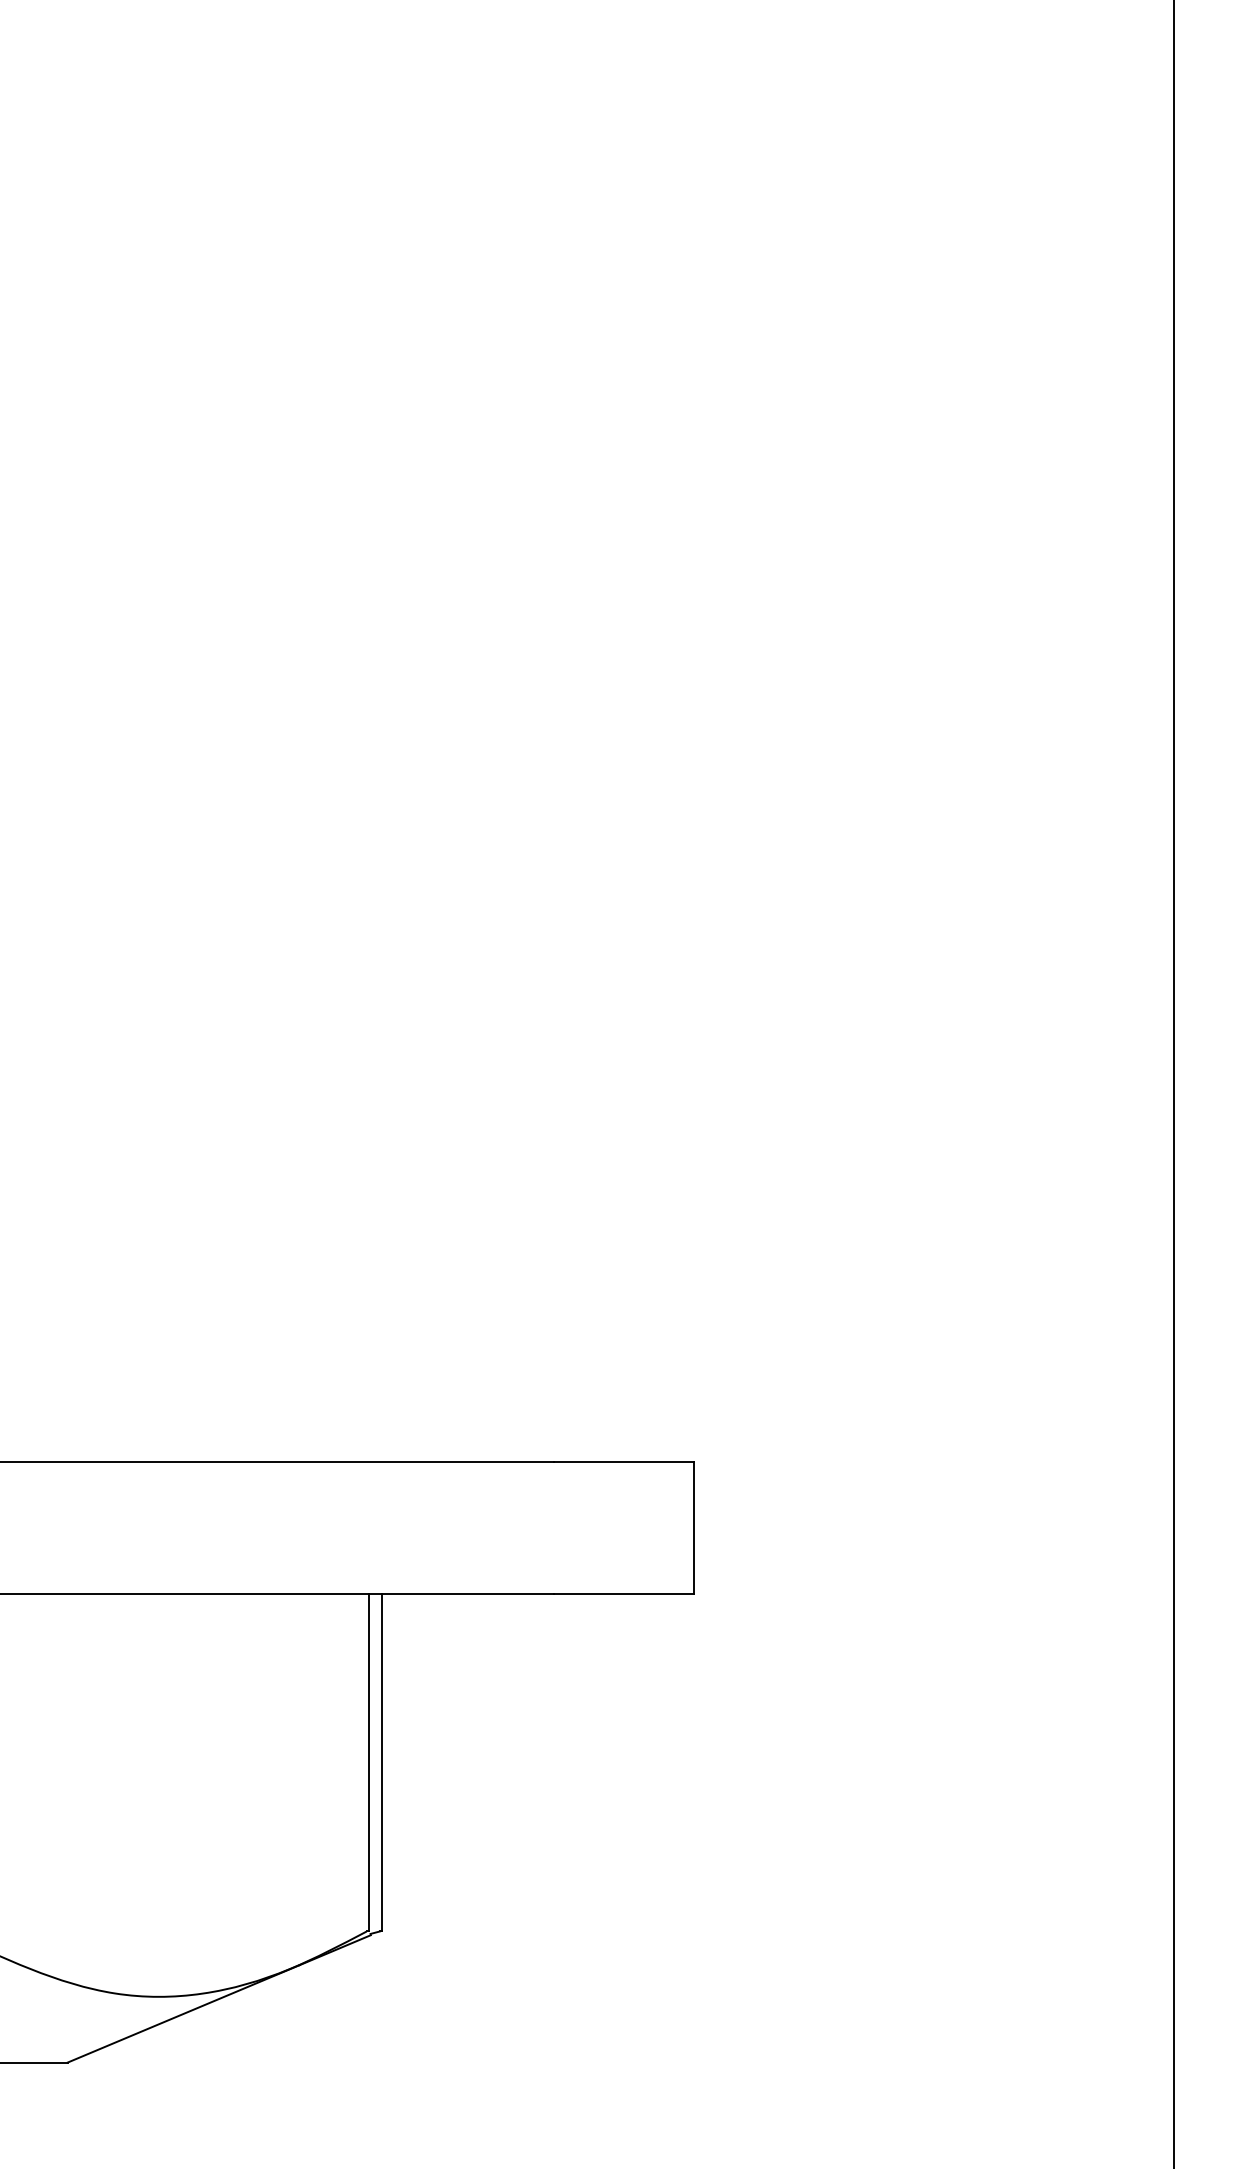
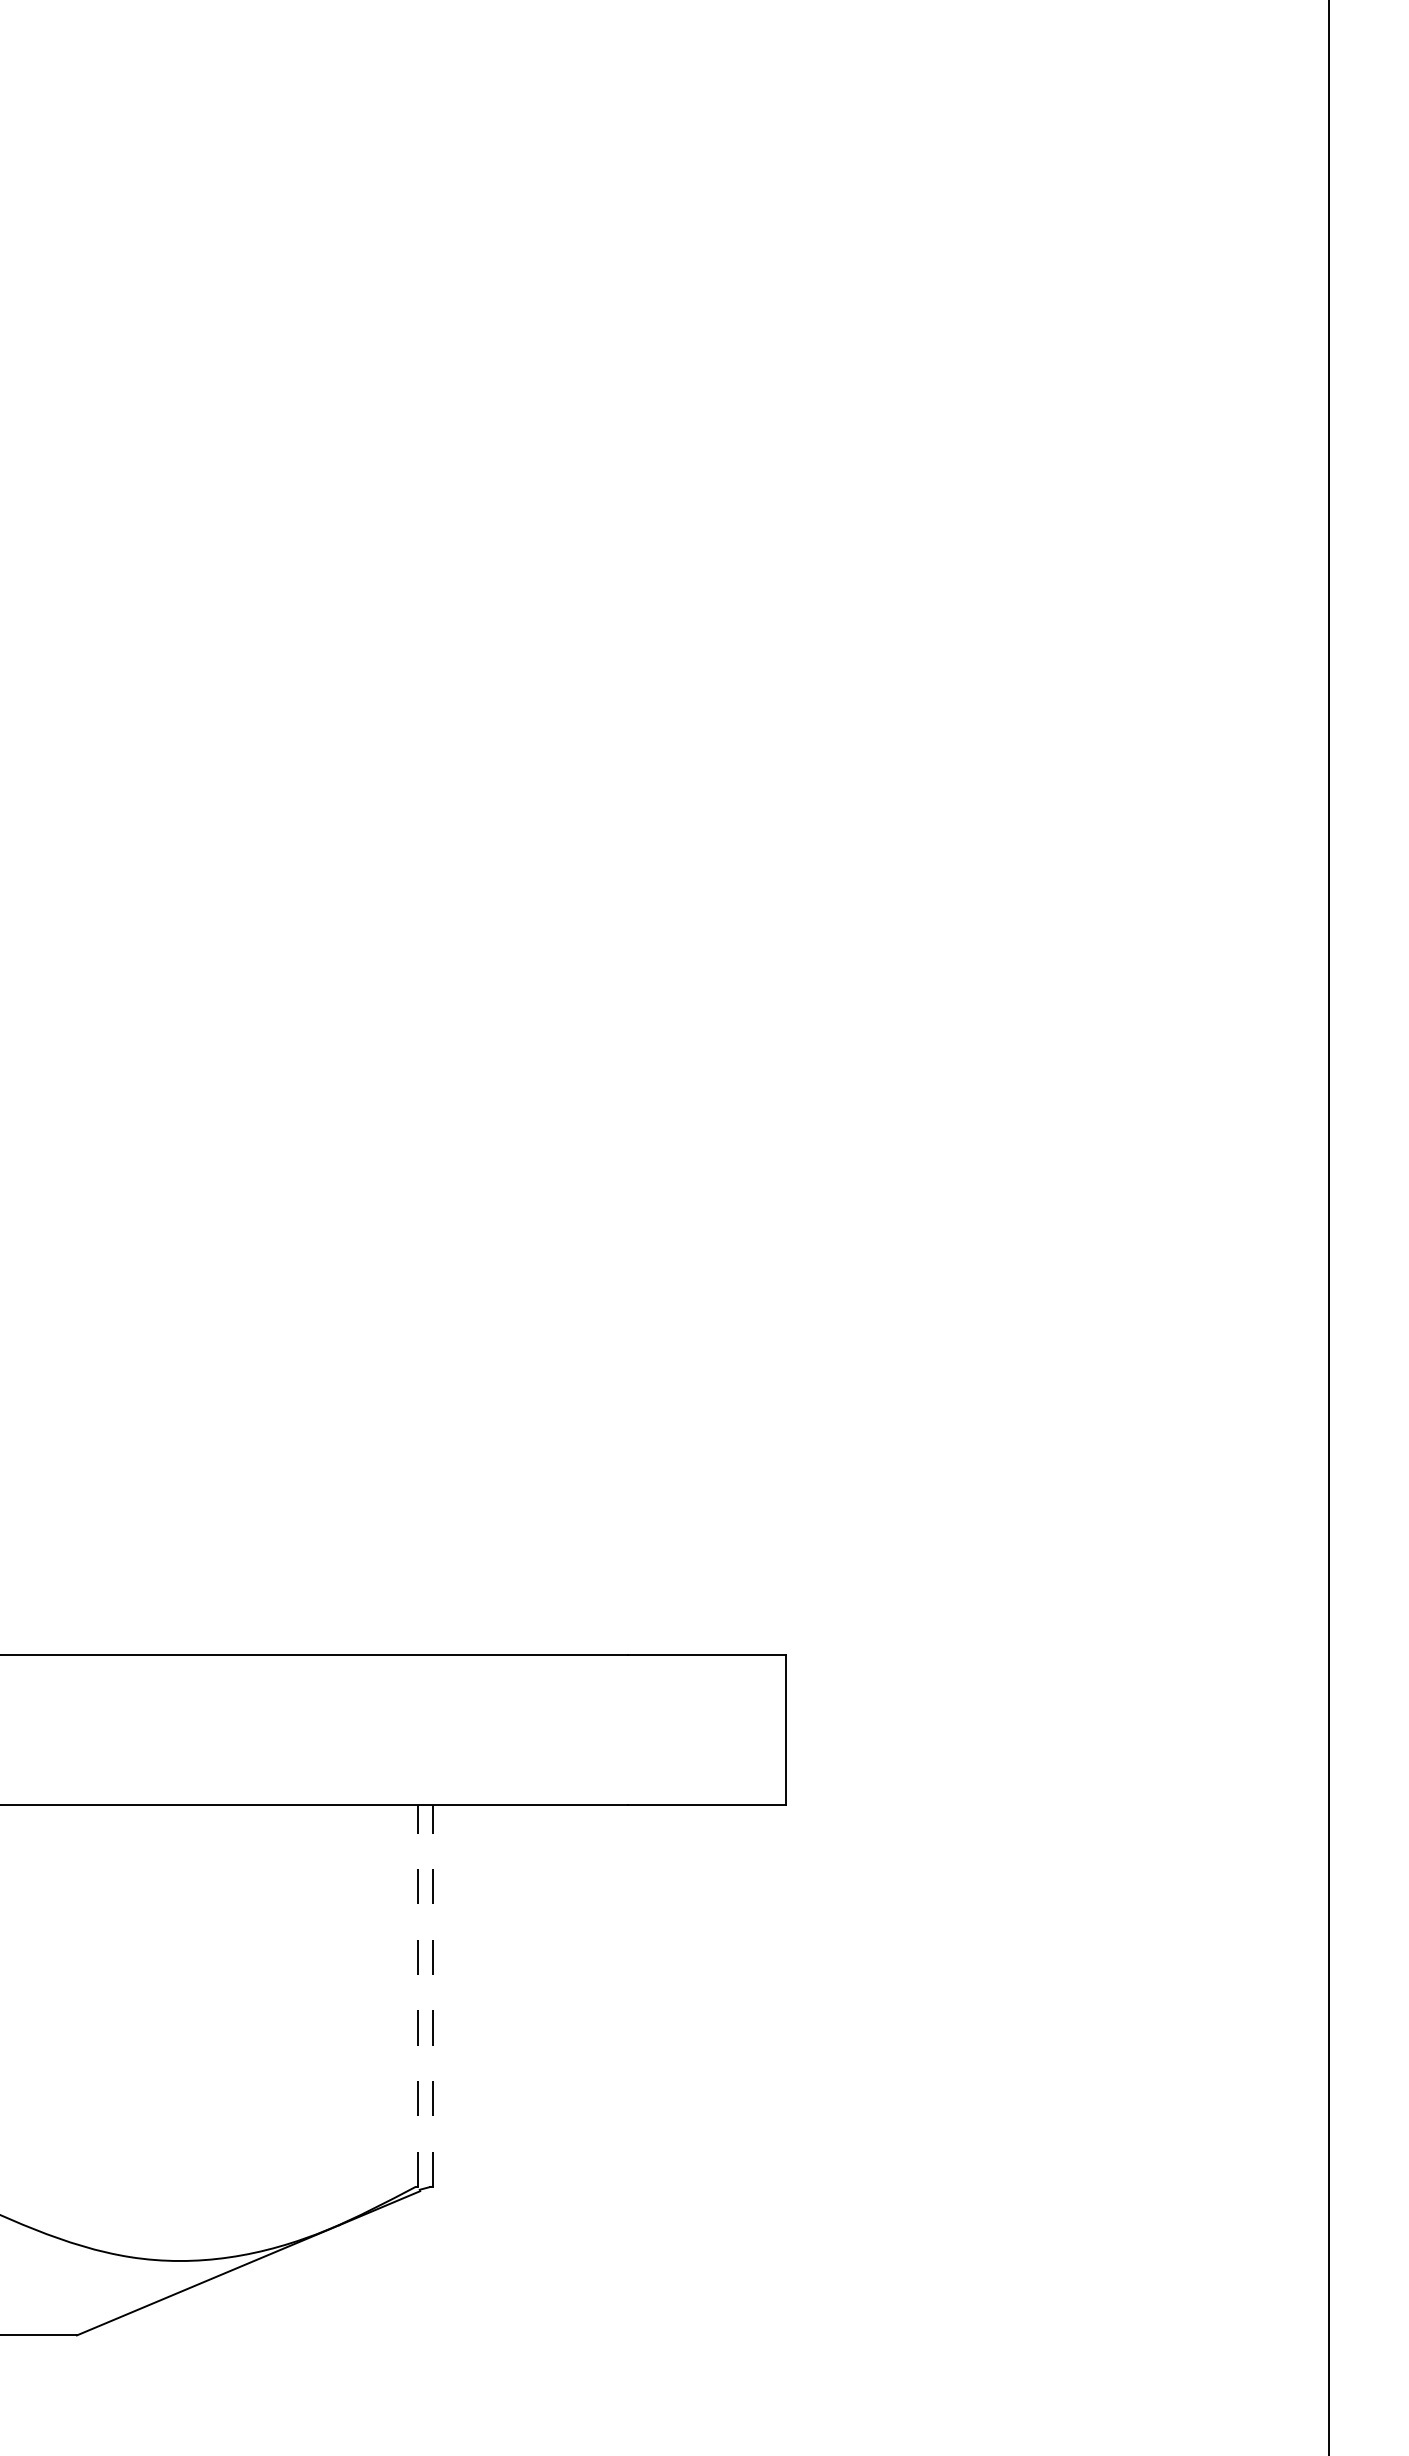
line: (369, 1763) -> (418, 1996), solid -> dashed
line: (382, 1763) -> (433, 1996), solid -> dashed

